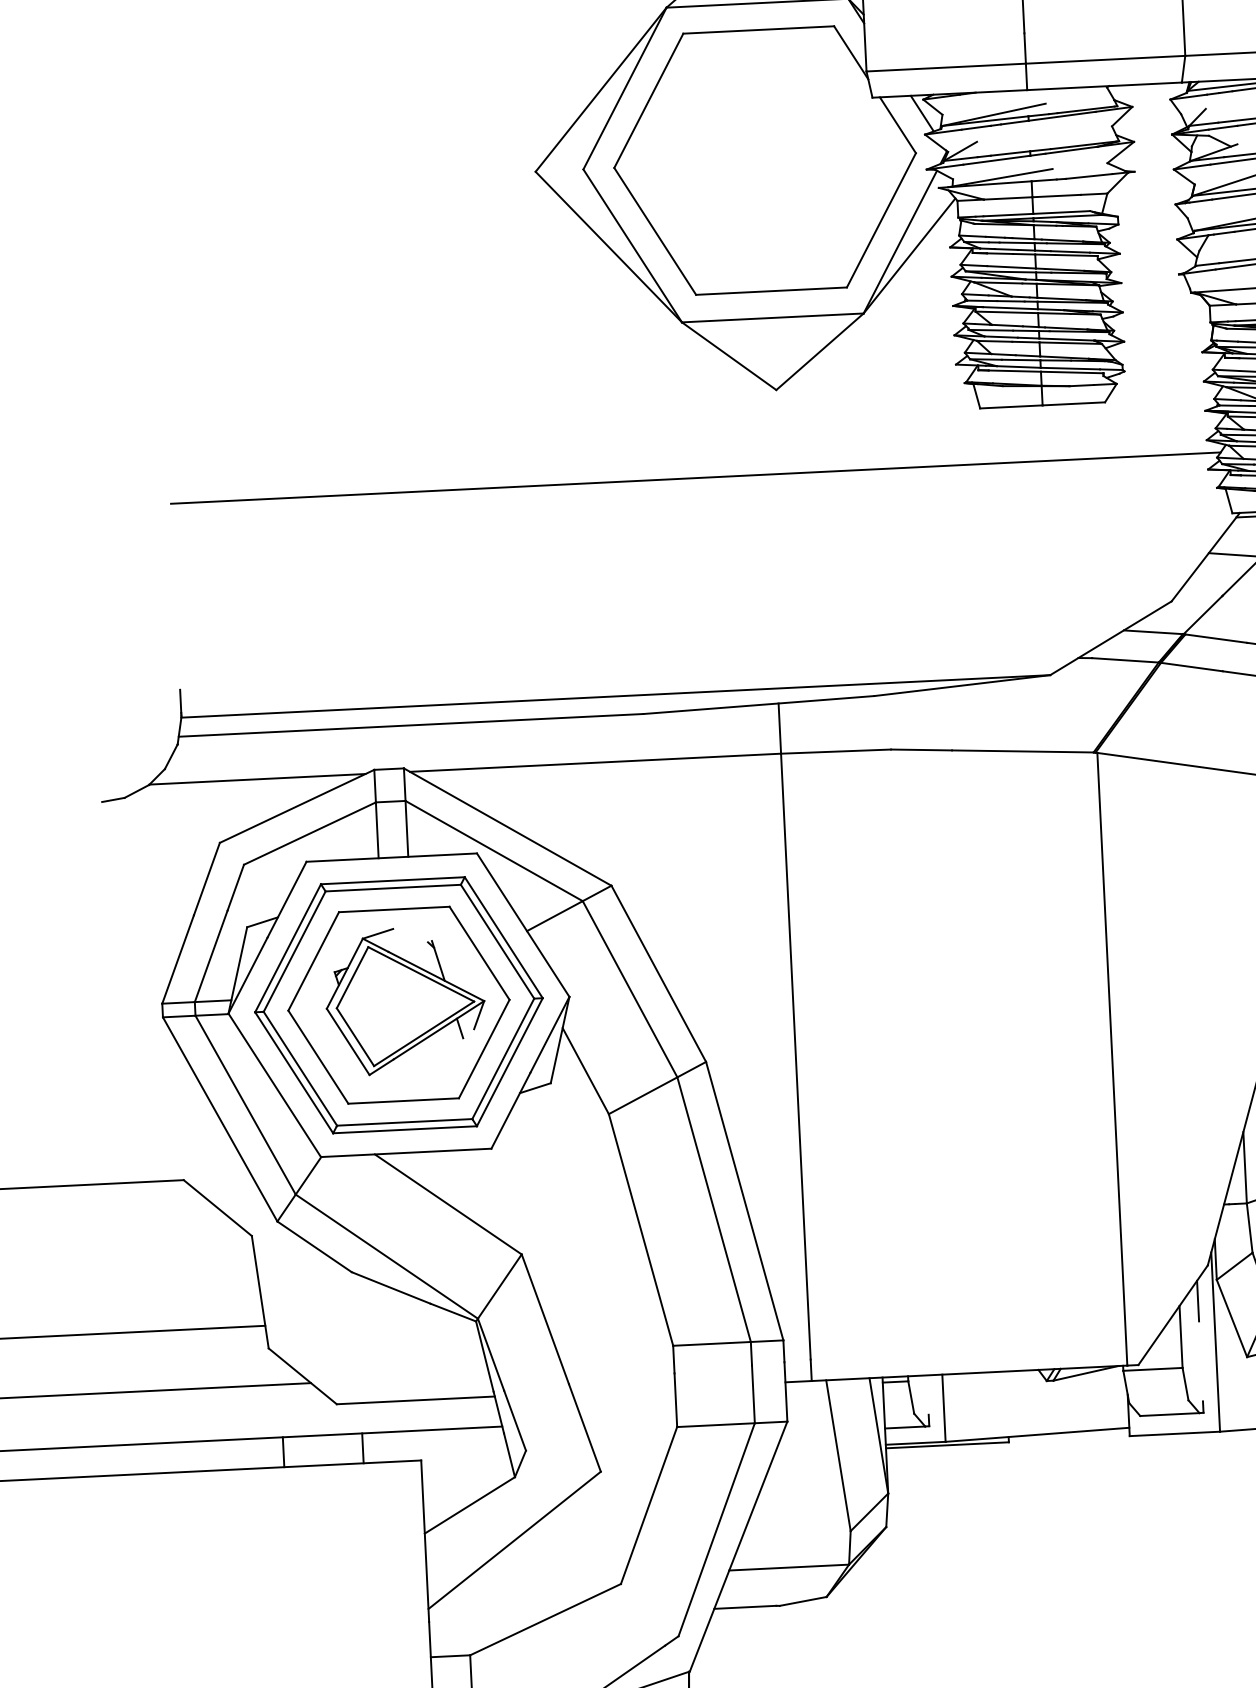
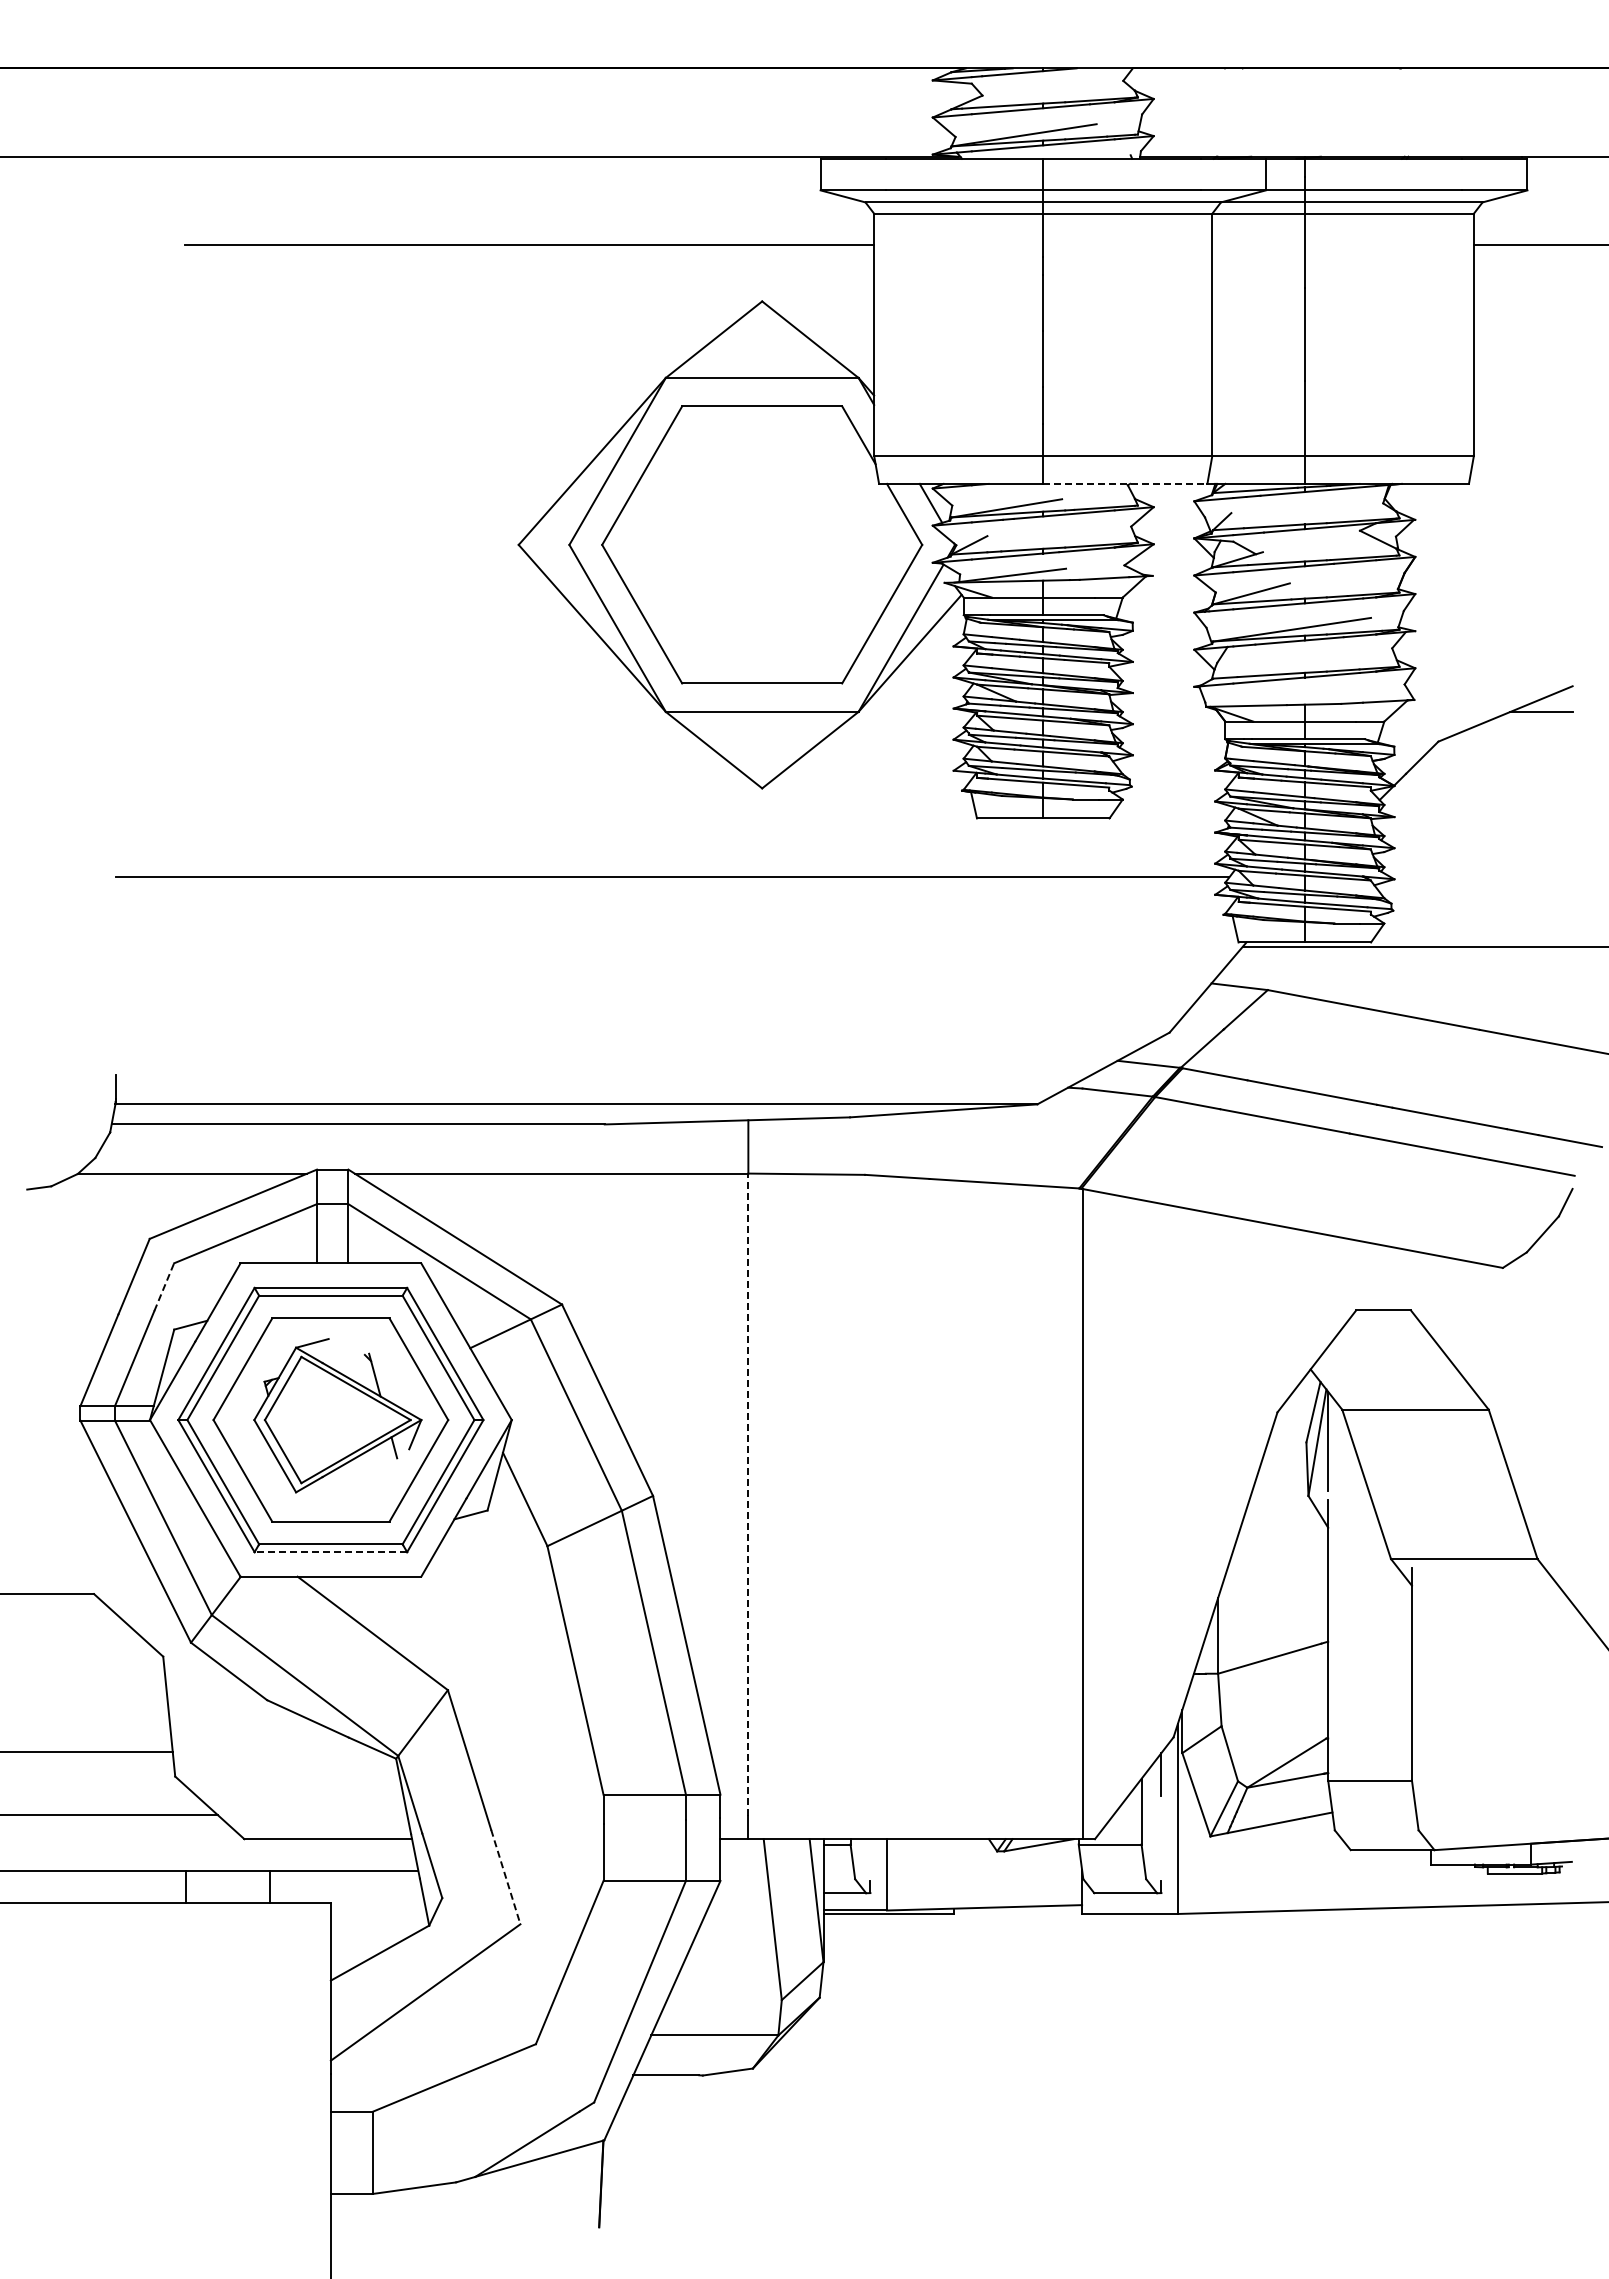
line: (1104, 85) -> (1125, 483), solid -> dashed
line: (236, 887) -> (164, 1287), solid -> dashed
line: (795, 1056) -> (748, 1494), solid -> dashed
line: (404, 1130) -> (330, 1552), solid -> dashed
line: (584, 1428) -> (505, 1877), solid -> dashed

